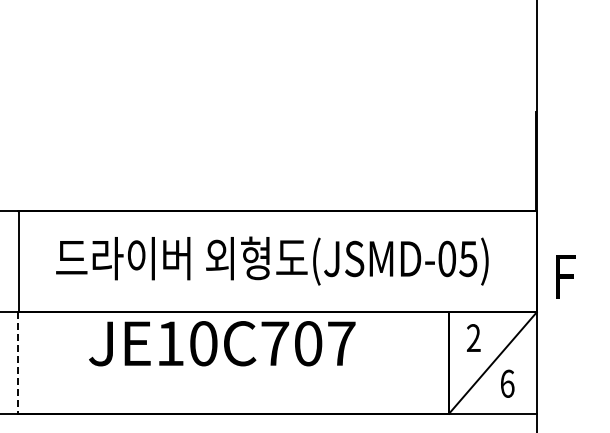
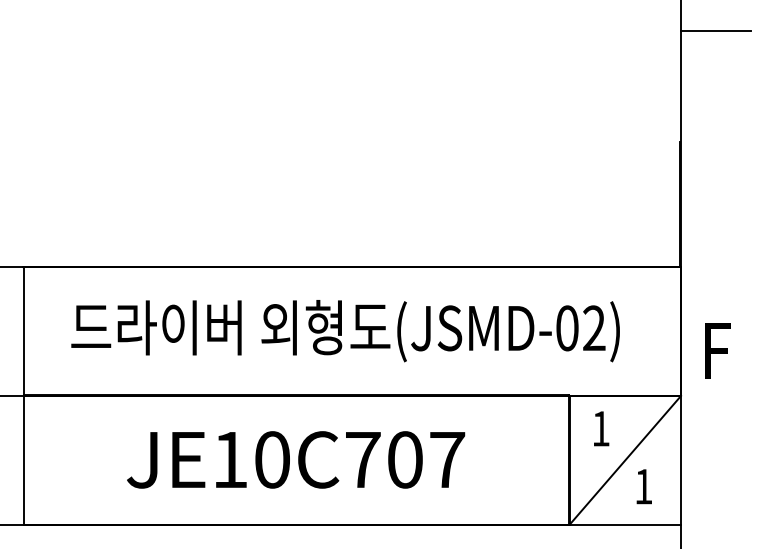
line: (563, 24) -> (714, 30), added
text: (468, 258) -> (594, 327), (JSMD-05) -> (JSMD-02)
text: (473, 337) -> (600, 427), 2 -> 1
text: (222, 343) -> (296, 459), moved
line: (18, 363) -> (23, 460), dashed -> solid
text: (507, 383) -> (643, 486), 6 -> 1

